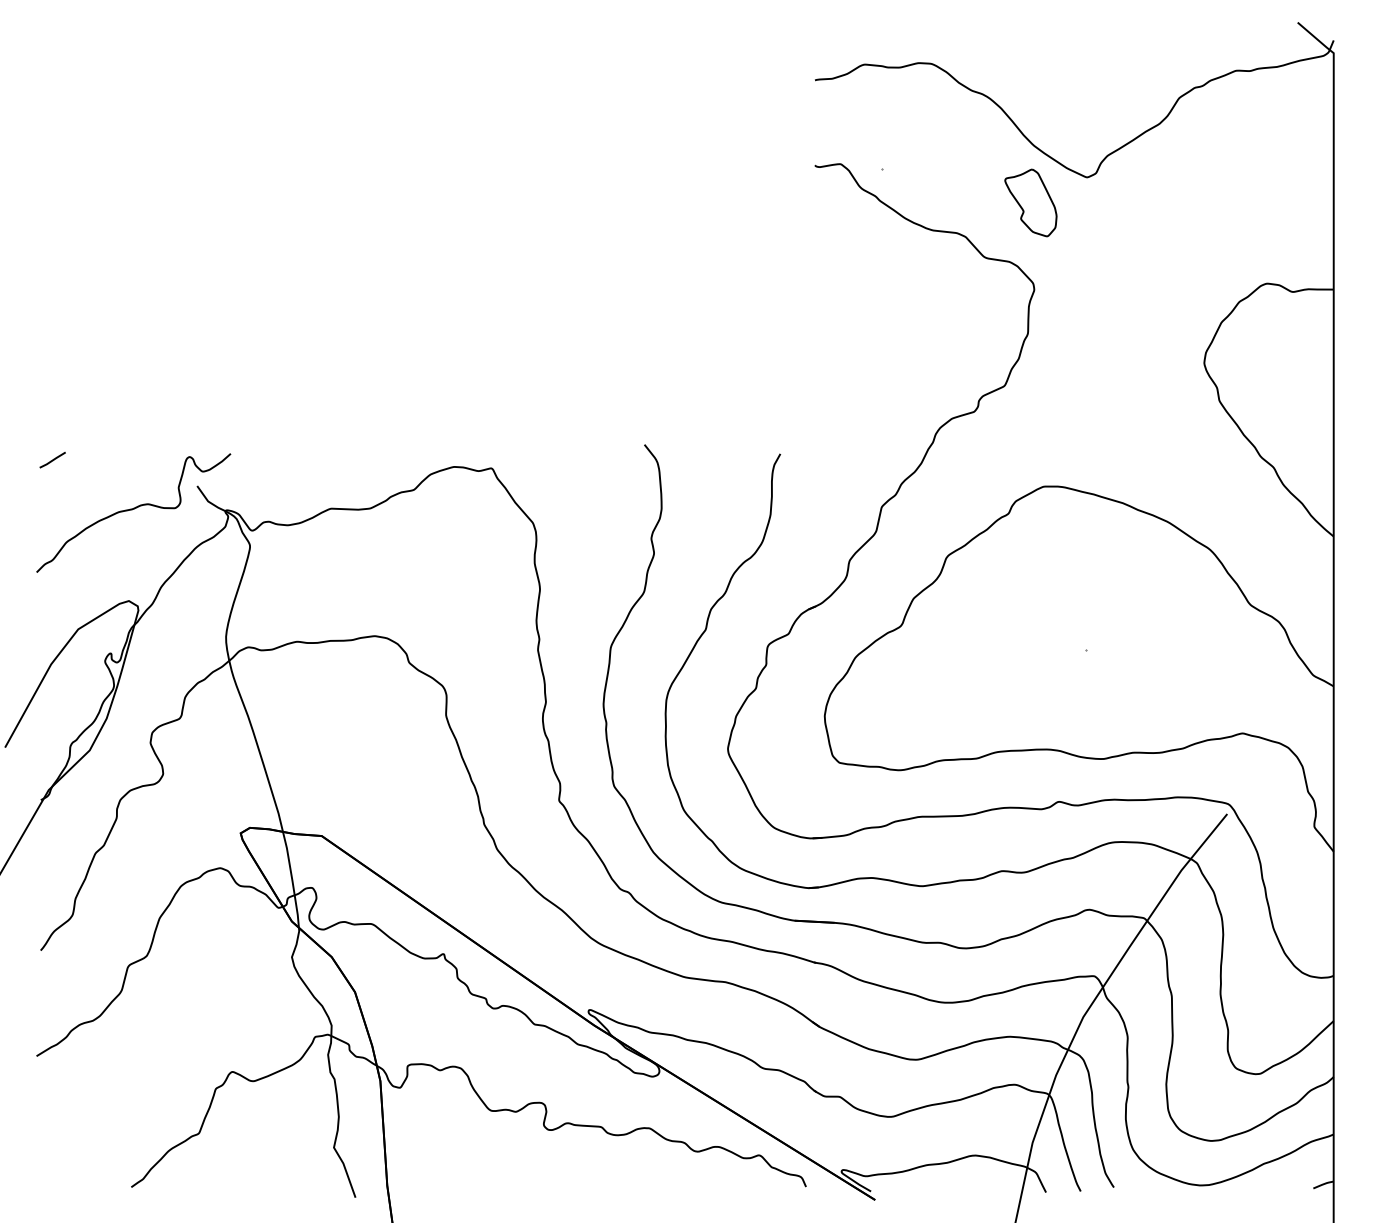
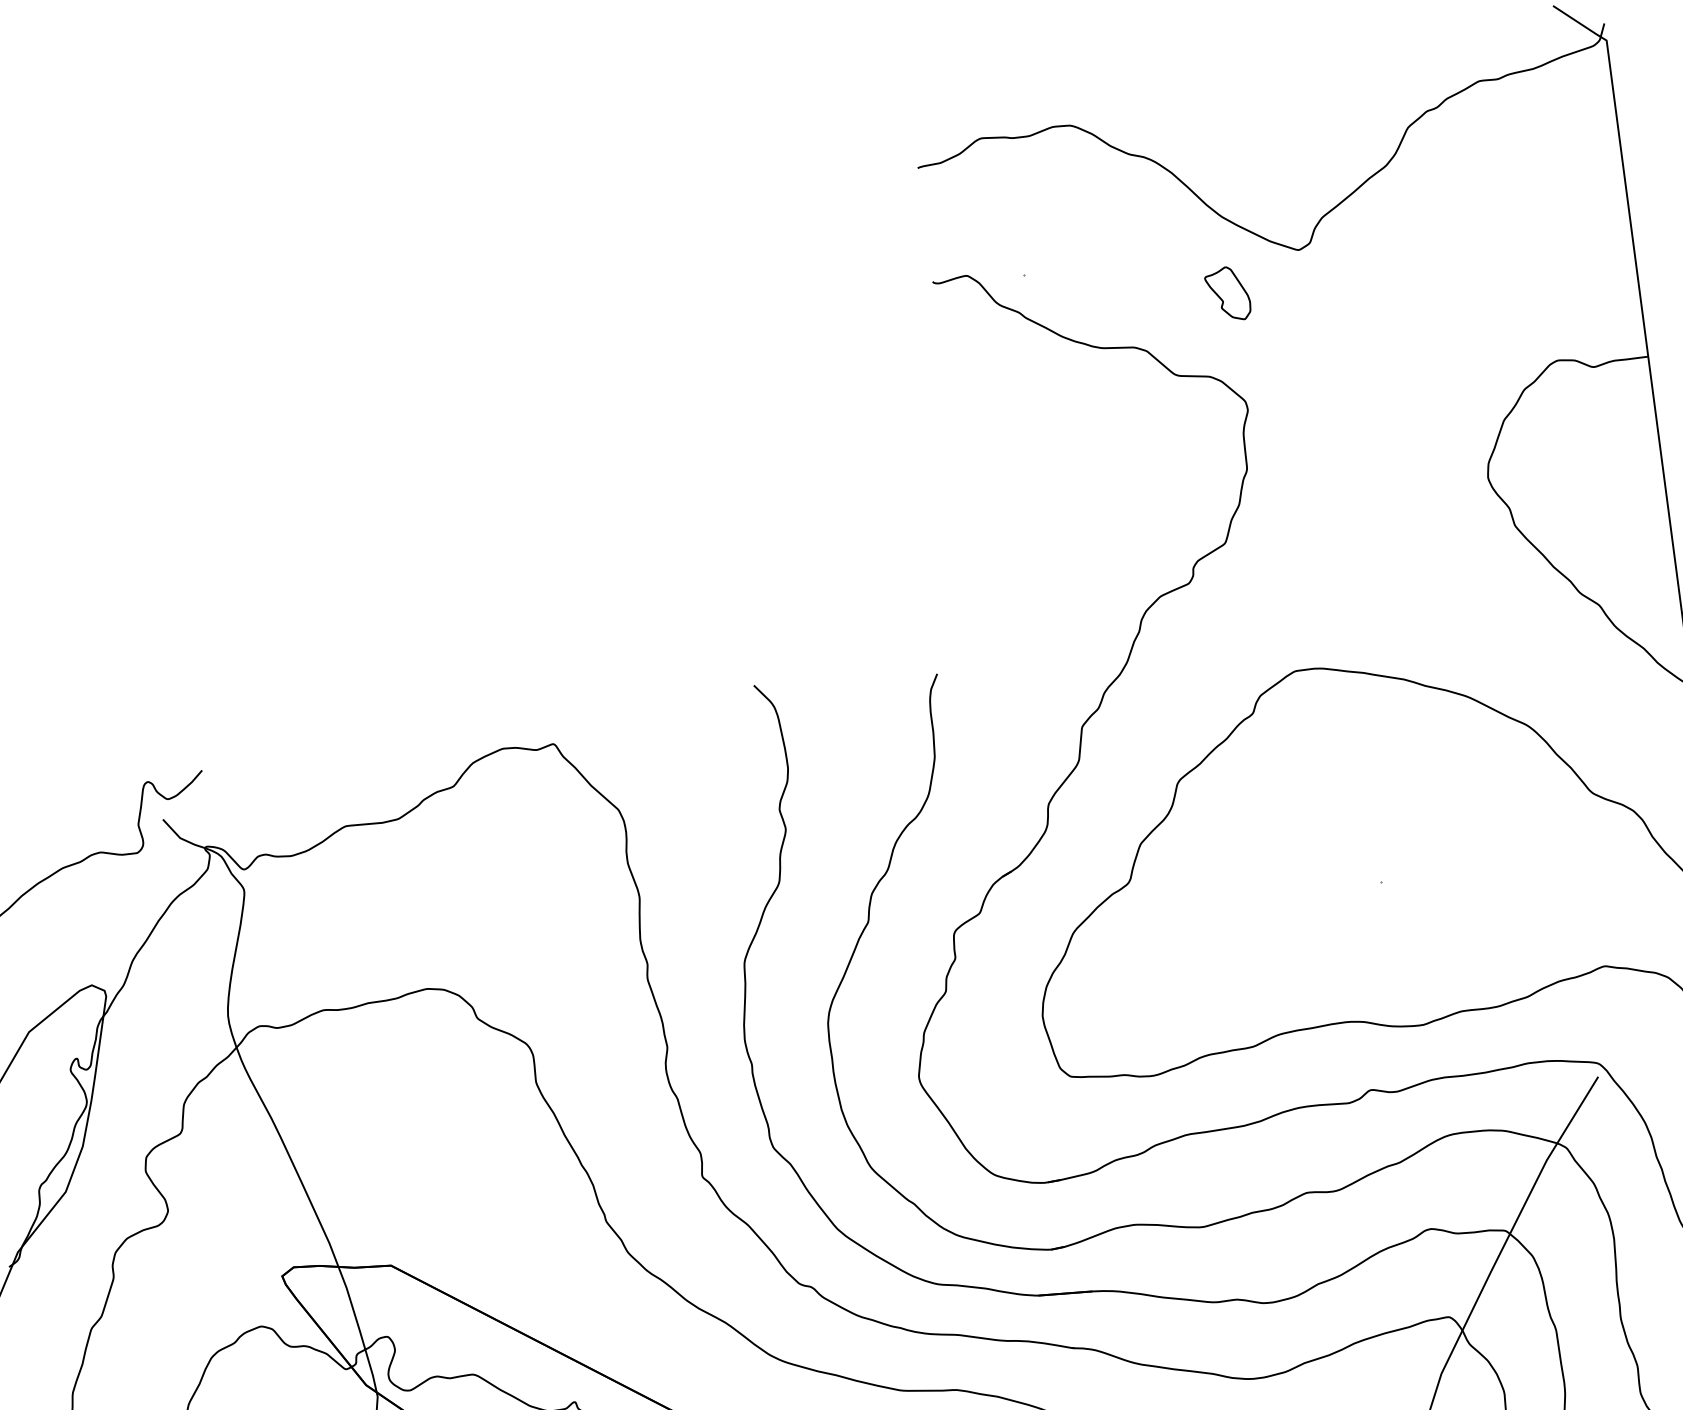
part: (1030, 202) -> (1227, 293), size x0.6

